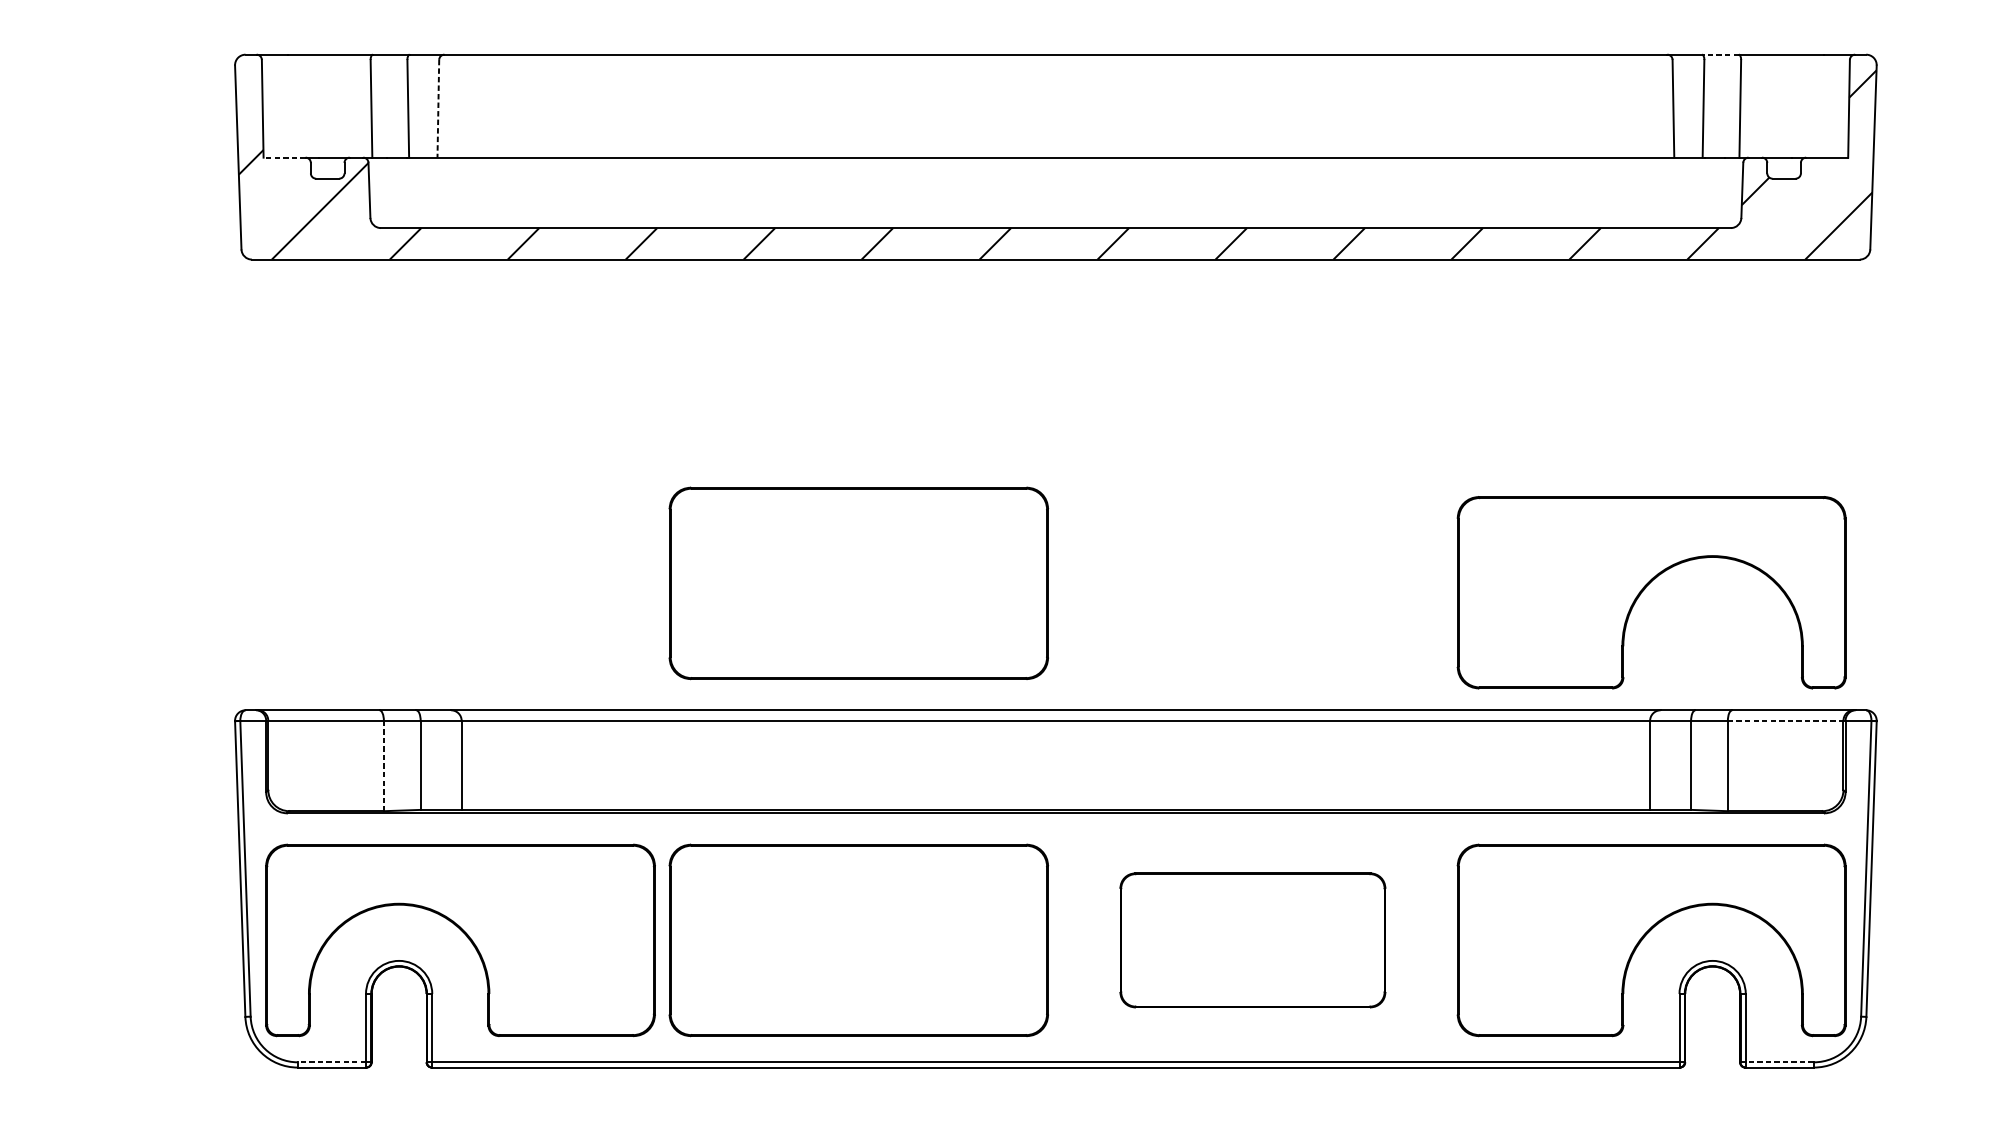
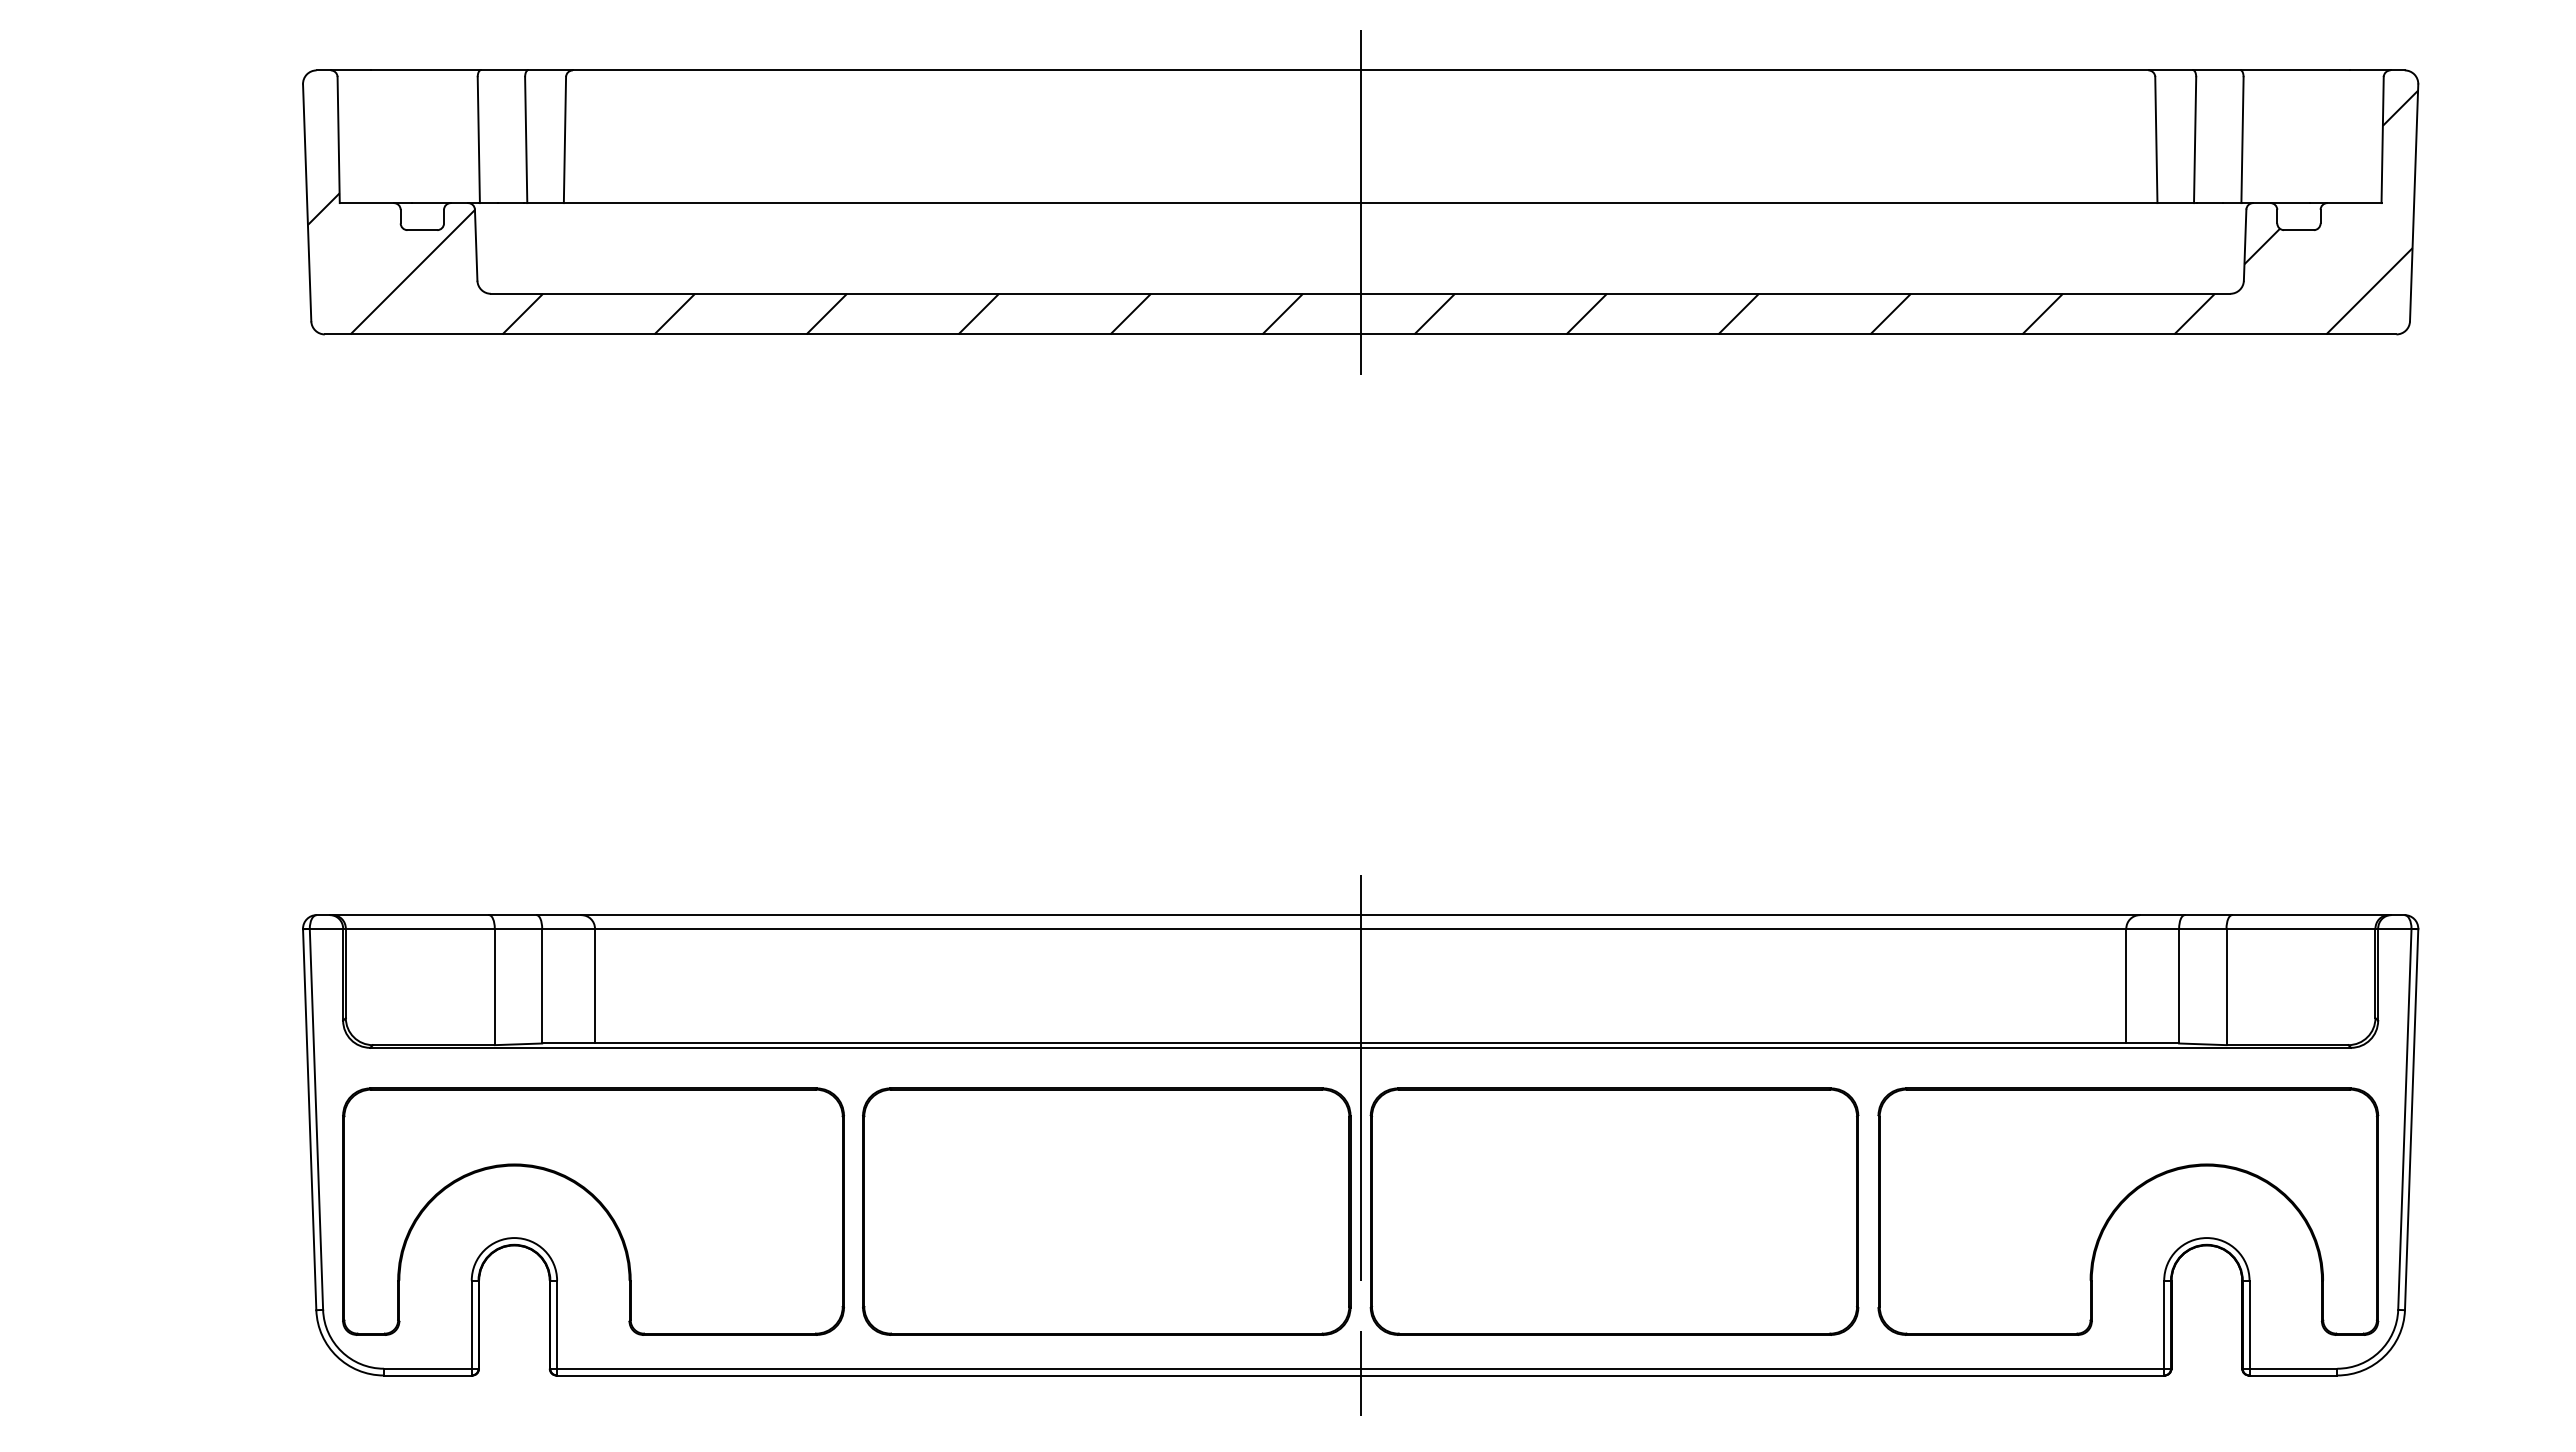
line: (1720, 54) -> (2217, 70), dashed -> solid
line: (437, 109) -> (564, 140), dashed -> solid
line: (284, 157) -> (366, 203), dashed -> solid
line: (1055, 157) -> (1360, 202), added
part: (858, 583) -> (1106, 751), removed
part: (1646, 587) -> (2121, 757), removed
line: (1786, 720) -> (2301, 928), dashed -> solid
line: (383, 766) -> (494, 987), dashed -> solid
line: (1055, 889) -> (1360, 1145), added
part: (1252, 940) -> (1614, 1211), size x1.43
line: (331, 1062) -> (427, 1368), dashed -> solid
line: (1779, 1062) -> (2293, 1368), dashed -> solid

